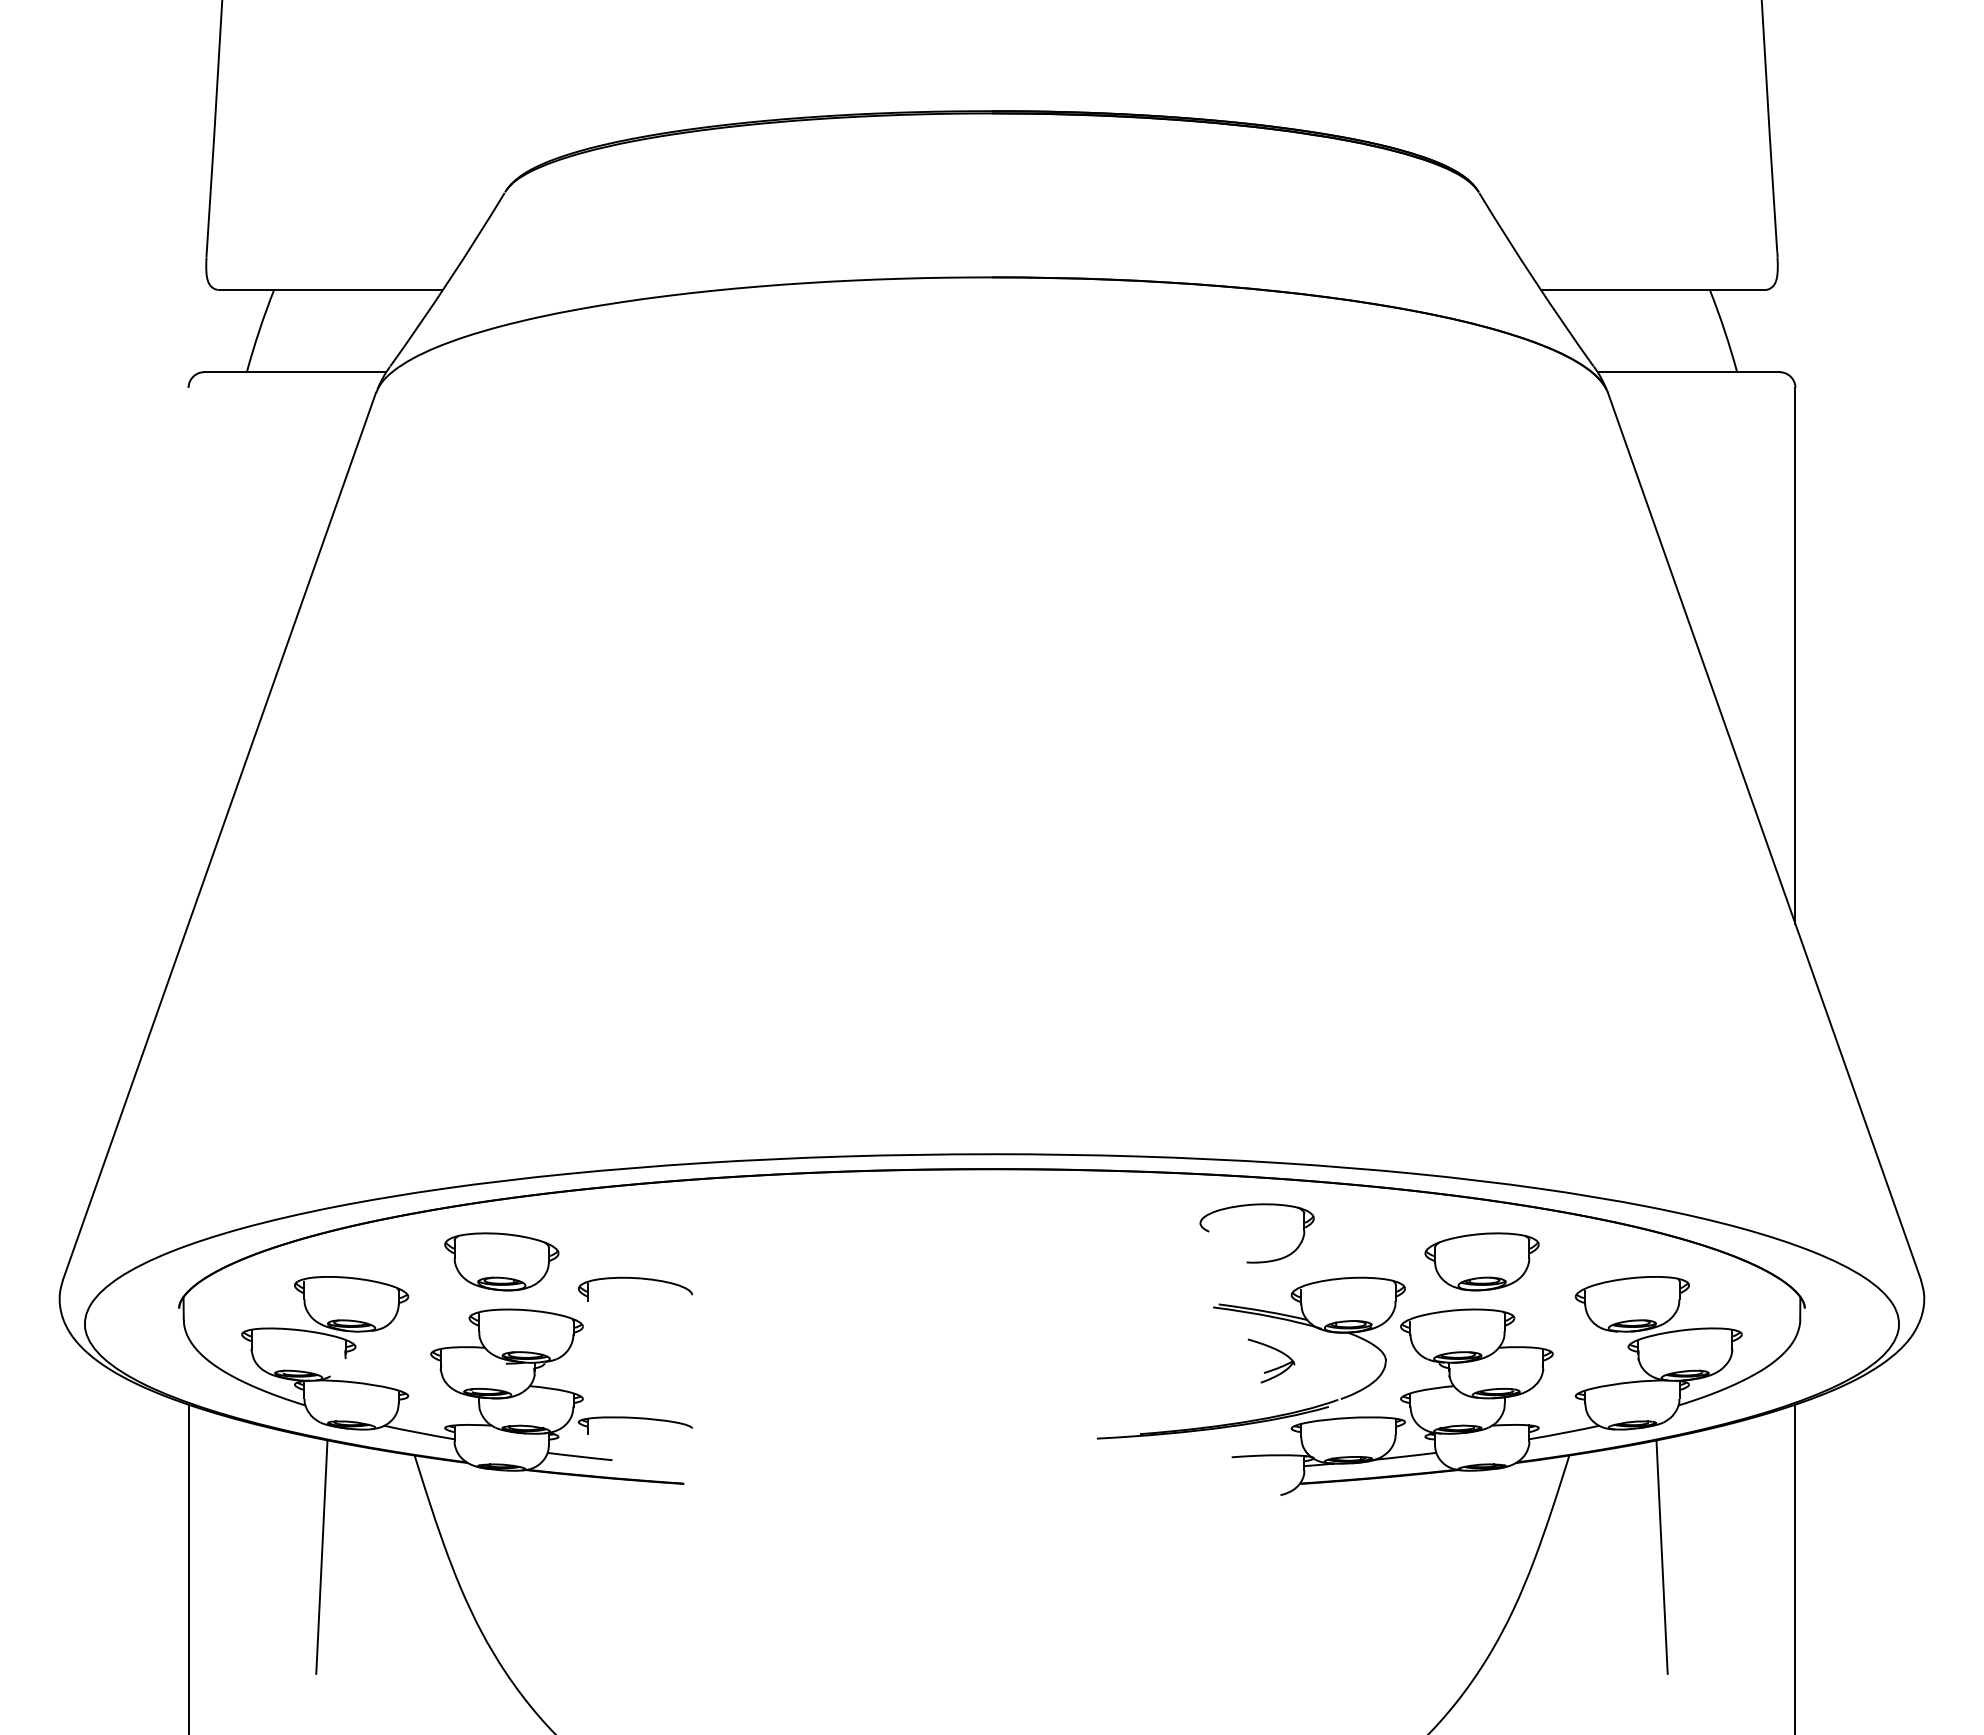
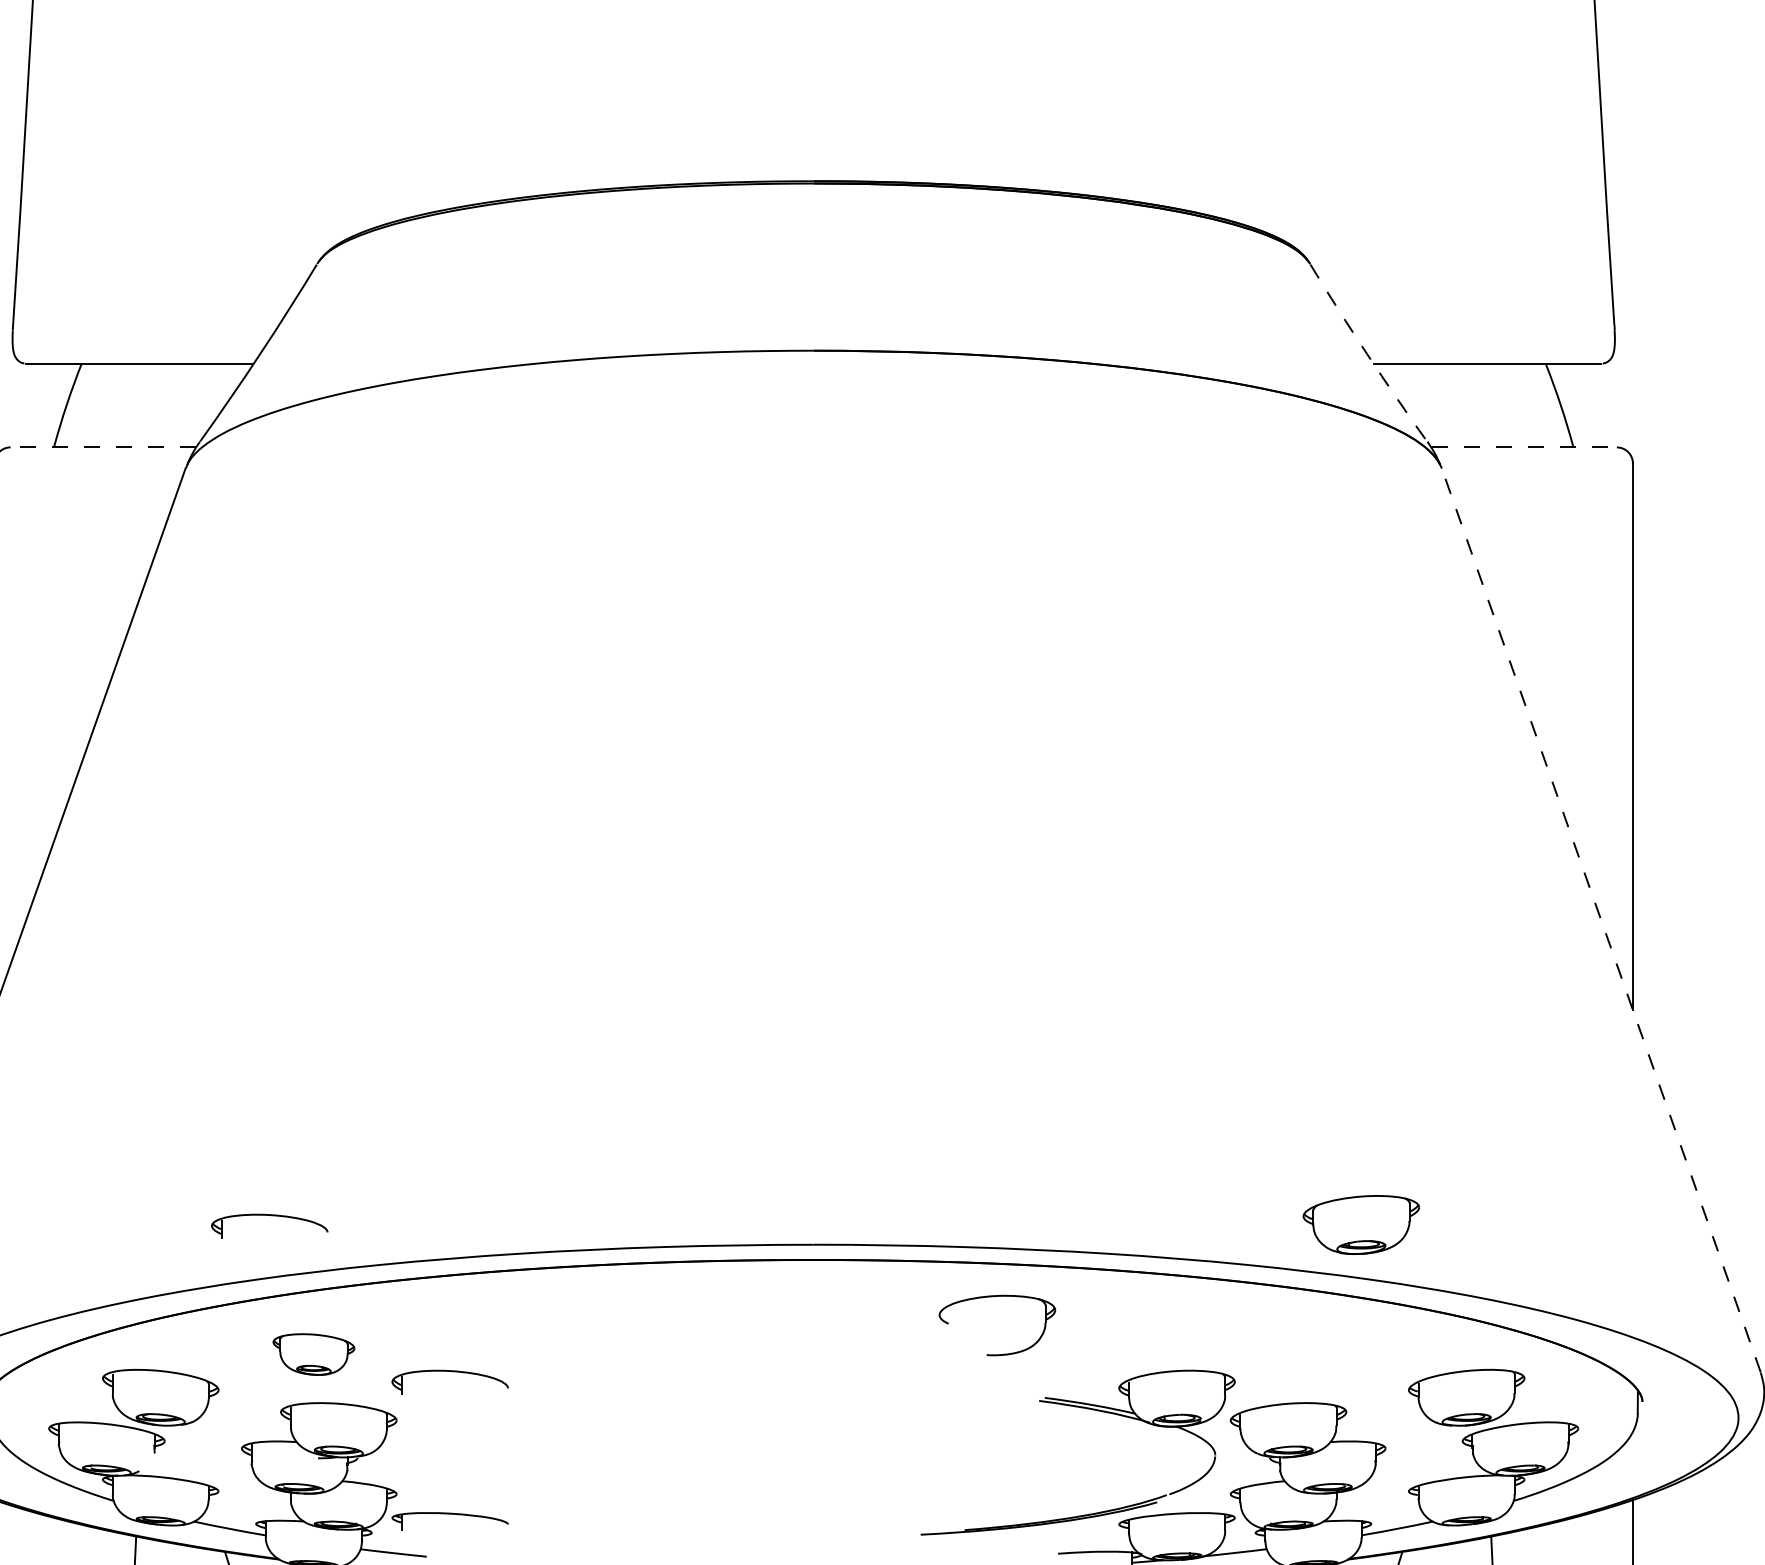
arc: (1534, 280) -> (1366, 353), solid -> dashed
line: (294, 372) -> (102, 447), solid -> dashed
line: (1688, 372) -> (1523, 447), solid -> dashed
line: (1764, 835) -> (1601, 919), solid -> dashed
part: (459, 1126) -> (270, 1216), added
part: (1256, 1205) -> (996, 1297), moved
part: (501, 1261) -> (313, 1354), size x0.7
part: (1481, 1261) -> (1360, 1224), moved
part: (1273, 1368) -> (1100, 1463), removed

